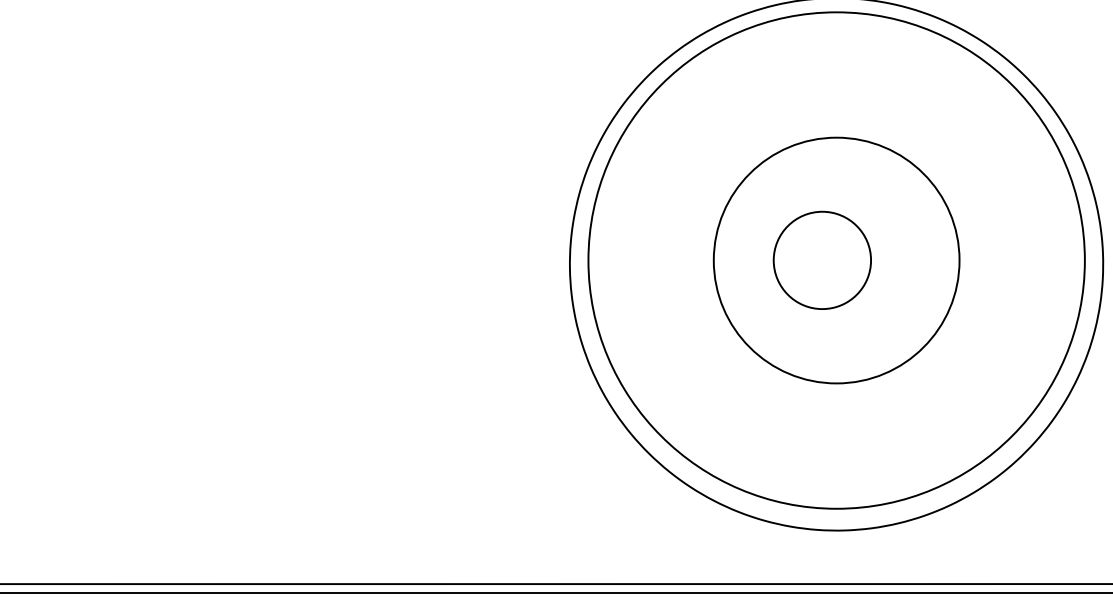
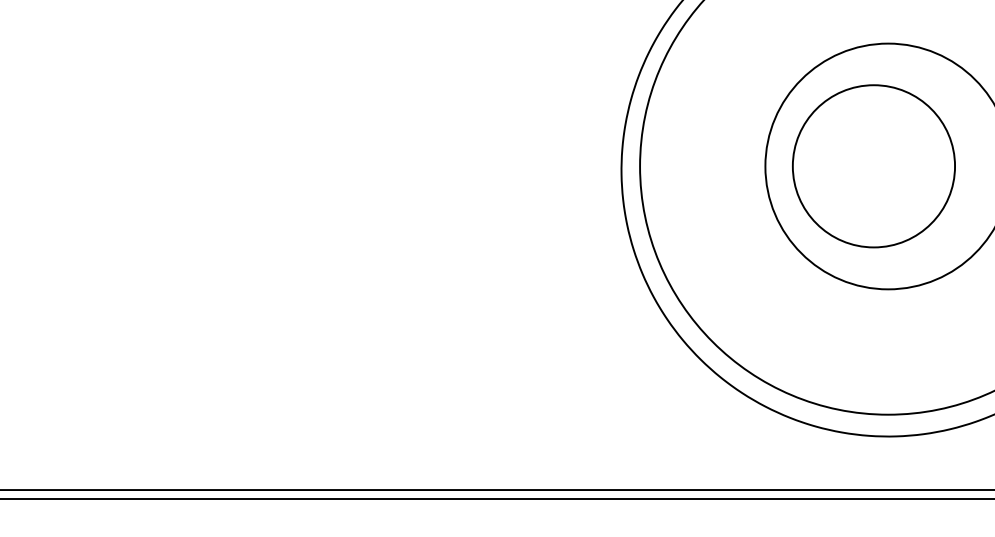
circle: (822, 260) -> (874, 166), size x1.67

